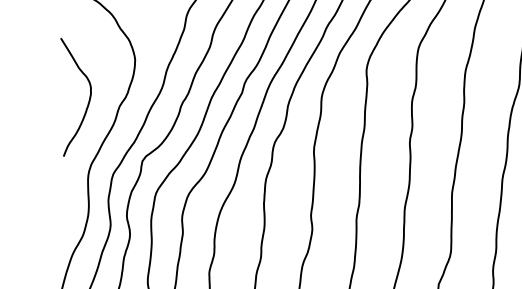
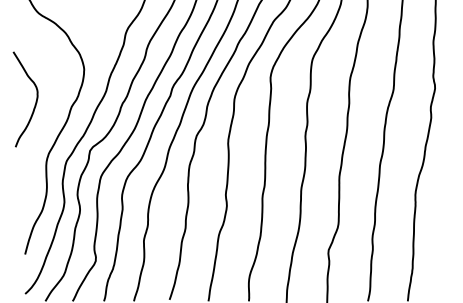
curve: (88, 99) -> (35, 101), moved

